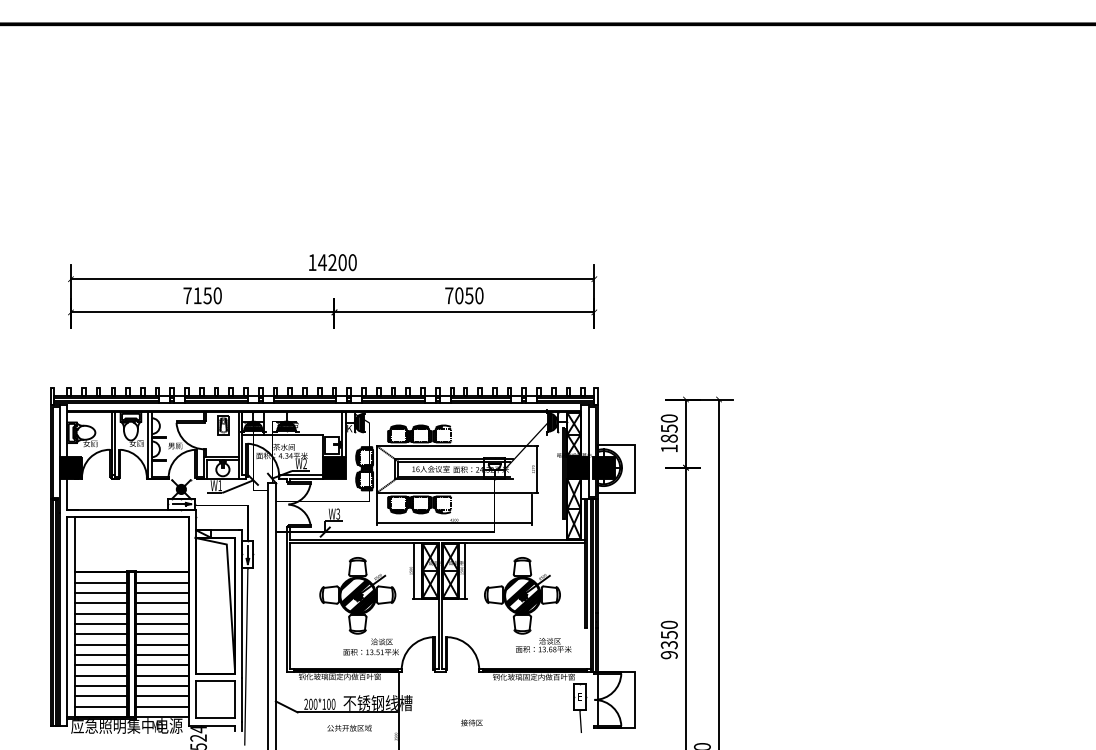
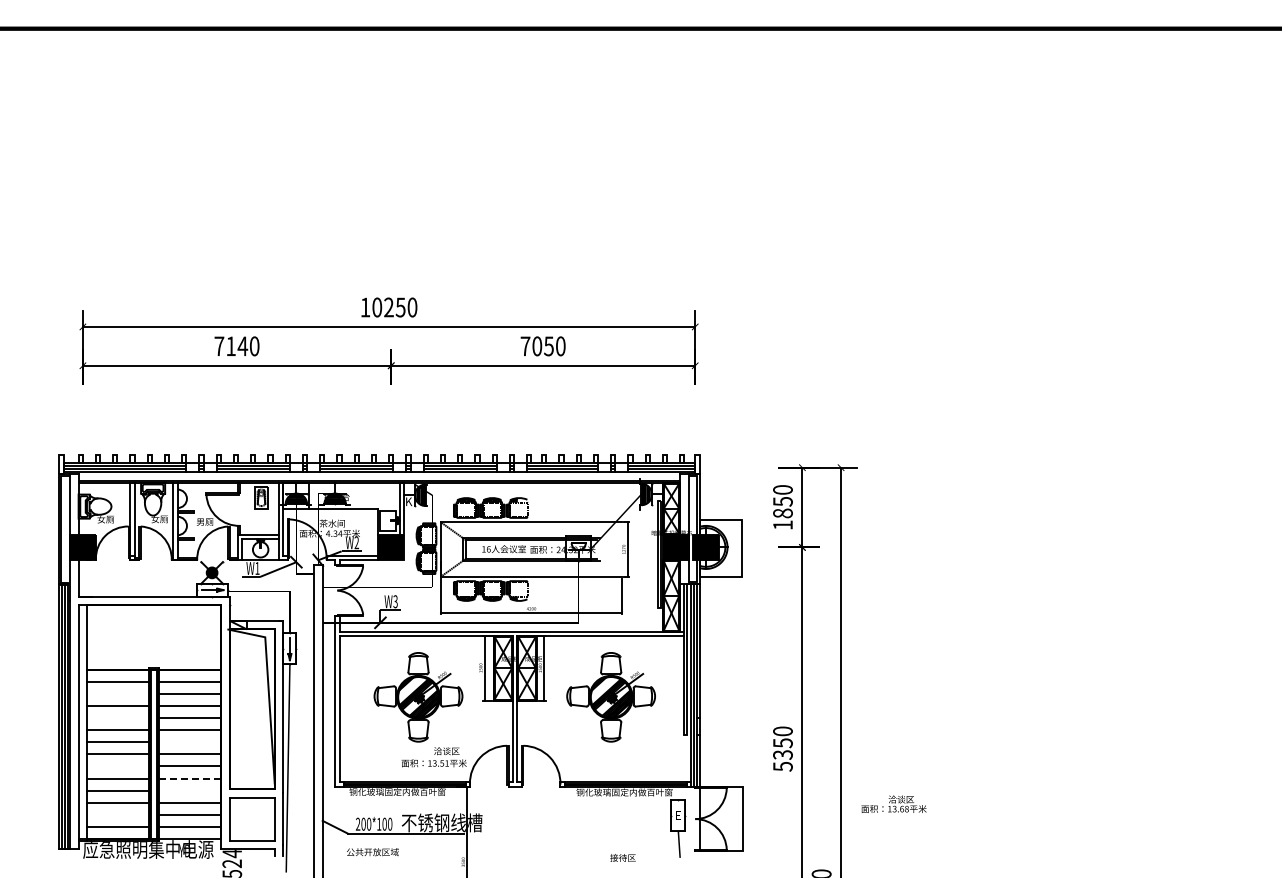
text: (332, 262) -> (388, 307), 14200 -> 10250
text: (207, 295) -> (242, 346), 7150 -> 7140
line: (101, 593) -> (118, 694), removed
line: (101, 613) -> (118, 718), removed
line: (162, 634) -> (189, 742), removed
text: (543, 644) -> (893, 803), moved
line: (101, 654) -> (118, 766), removed
text: (668, 654) -> (782, 766), 9350 -> 5350
line: (162, 665) -> (189, 778), solid -> dashed
line: (162, 675) -> (189, 790), removed
line: (101, 695) -> (118, 814), removed
text: (471, 722) -> (622, 857), moved
text: (349, 728) -> (372, 852), moved

